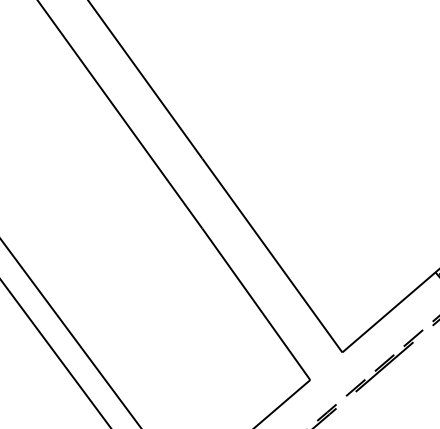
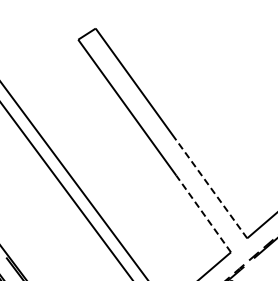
line: (271, 253) -> (211, 188), solid -> dashed
line: (255, 303) -> (203, 213), solid -> dashed

